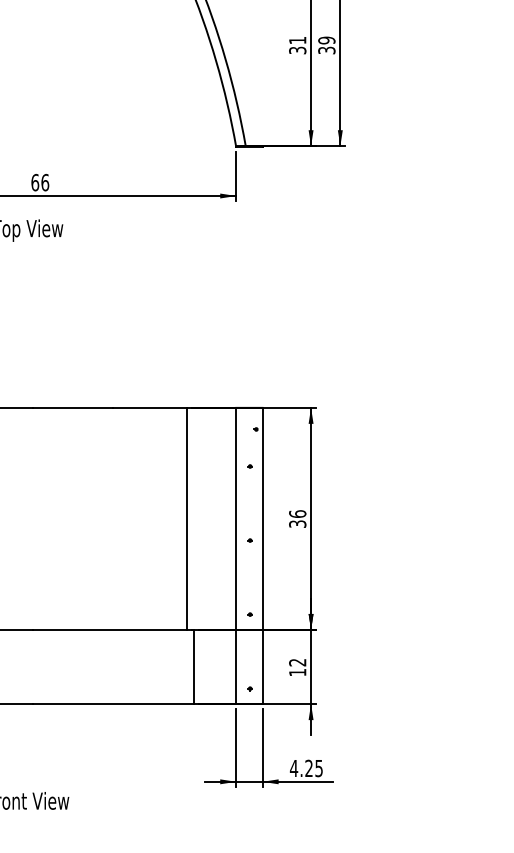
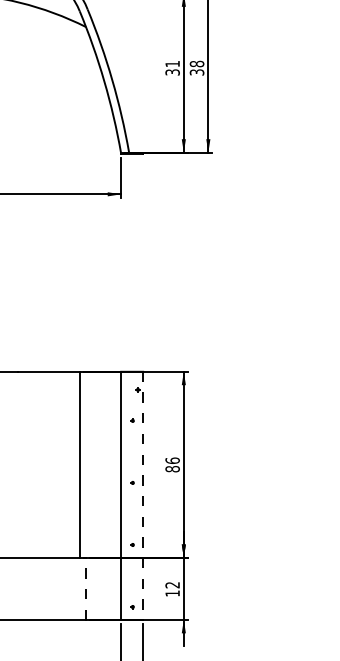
text: (326, 40) -> (196, 64), 39 -> 38
text: (297, 523) -> (172, 468), 36 -> 86
line: (262, 556) -> (143, 496), solid -> dashed
line: (194, 666) -> (86, 588), solid -> dashed

